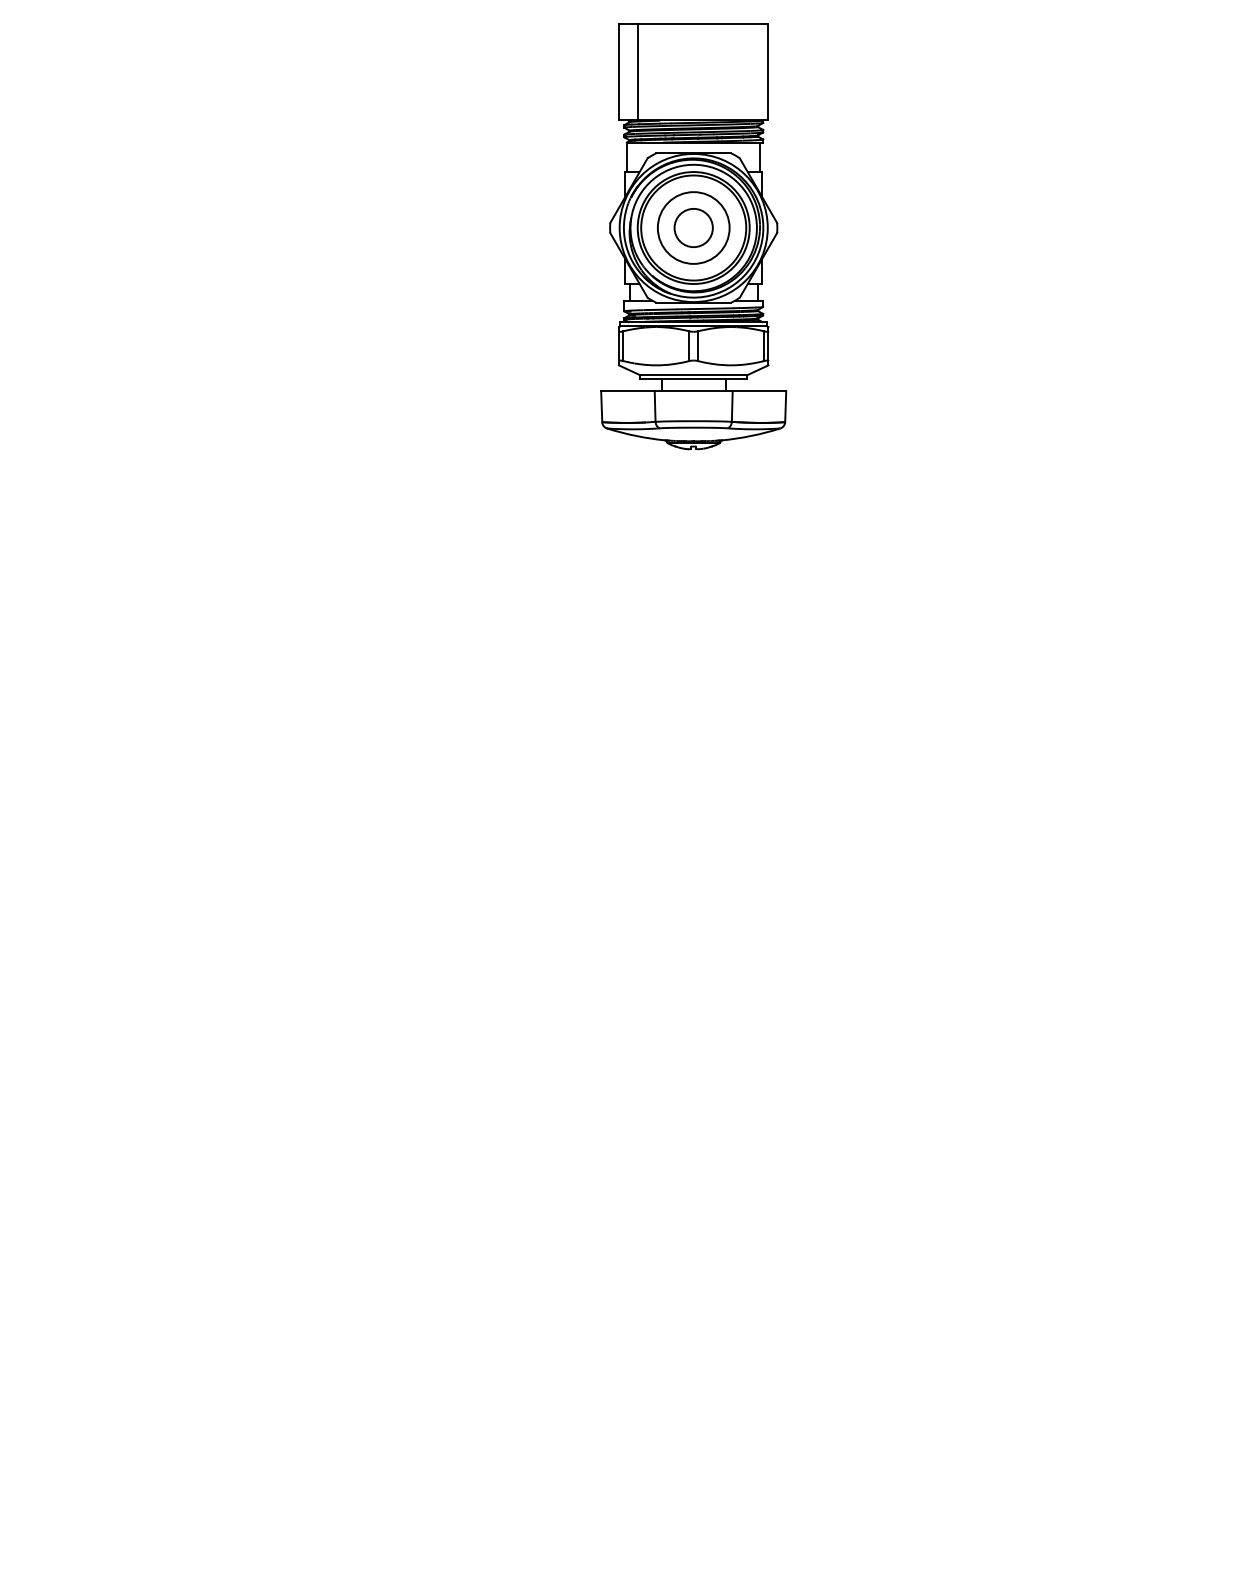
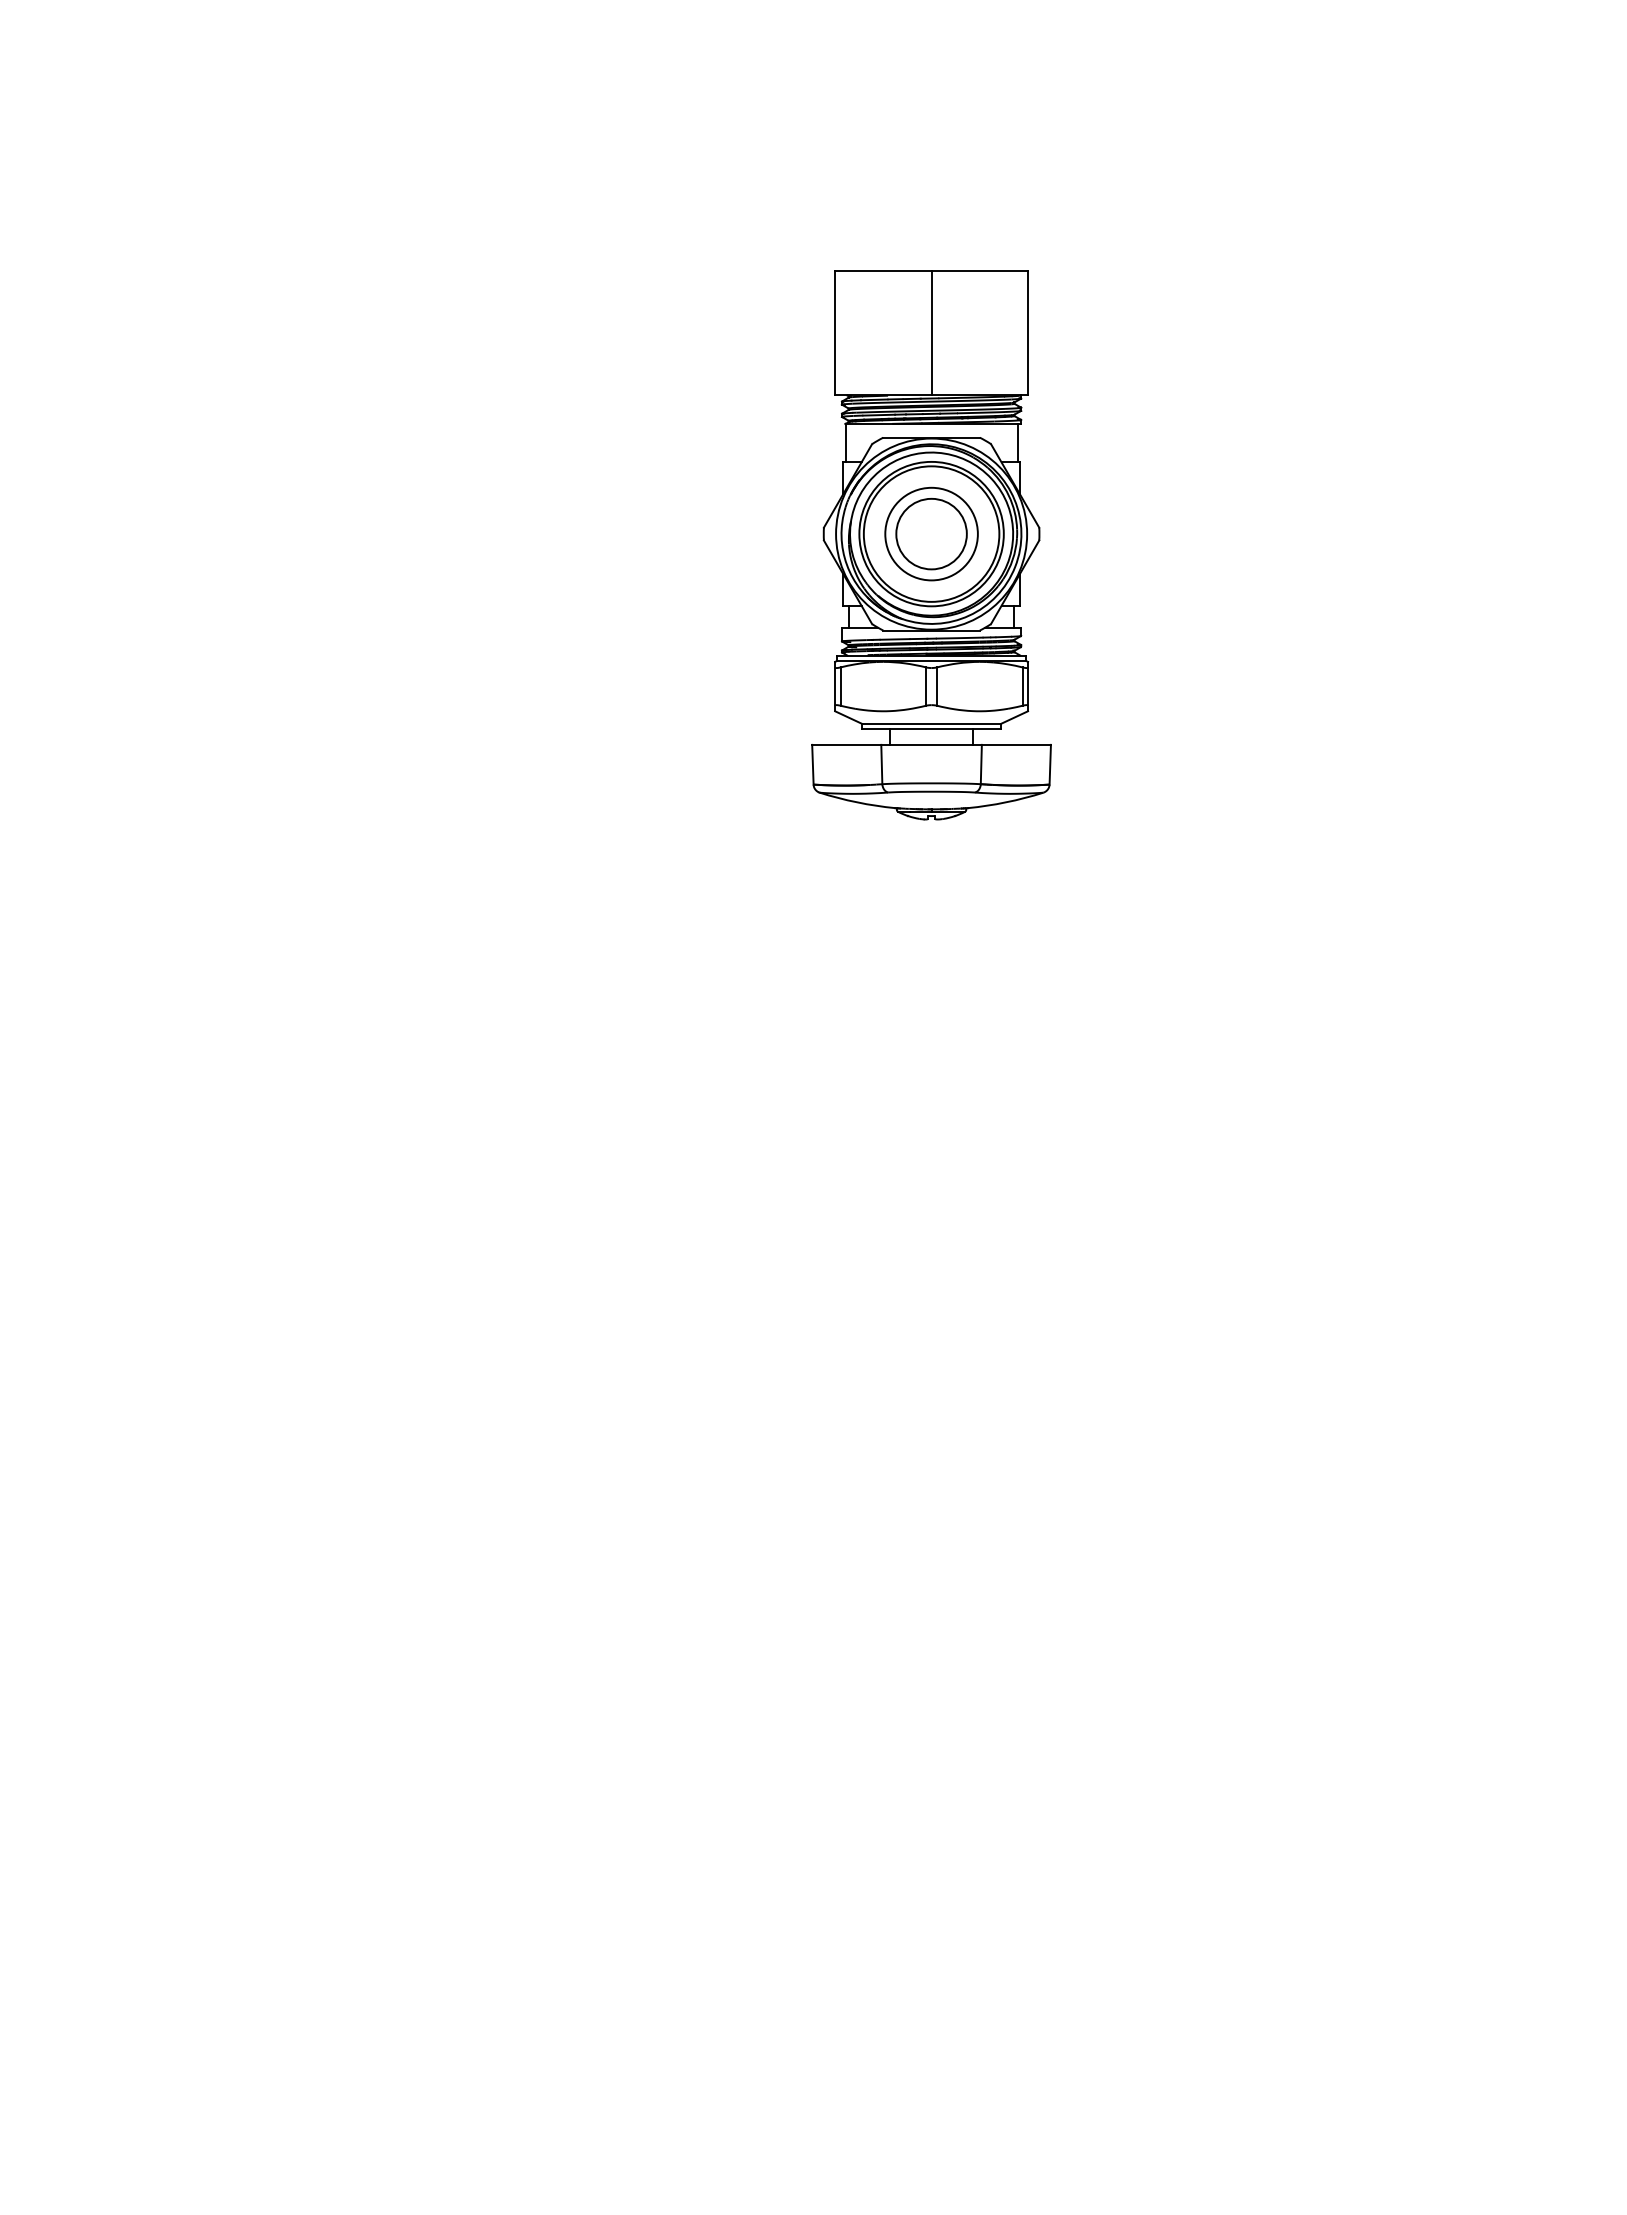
line: (637, 72) -> (931, 333), moved
circle: (693, 227) -> (931, 533), size x1.43

